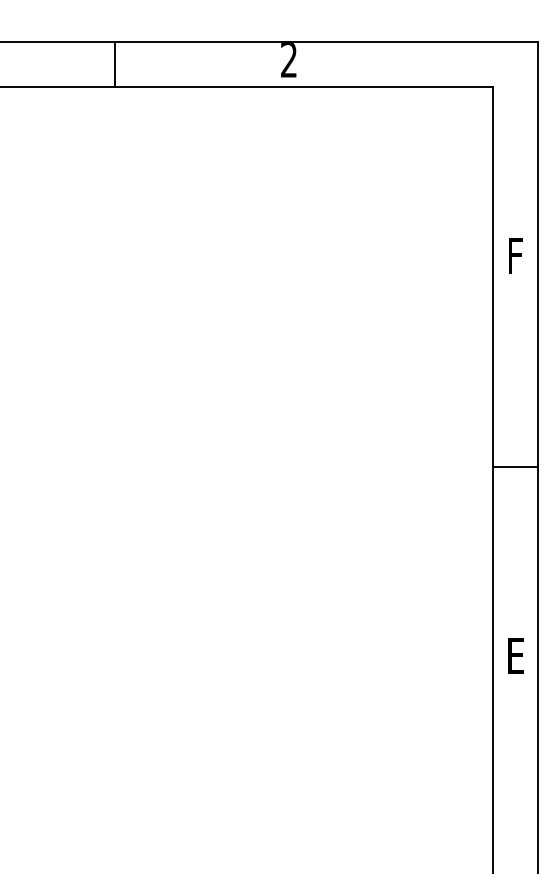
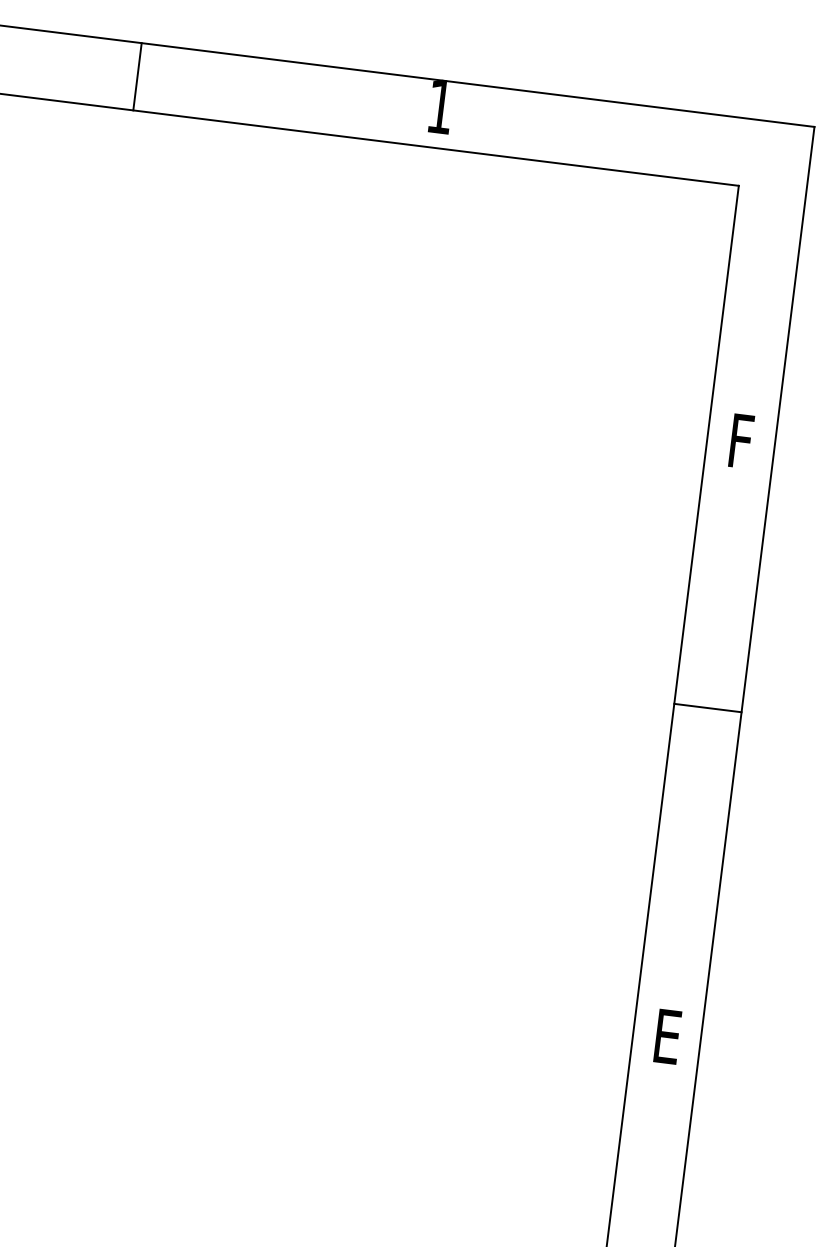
text: (288, 60) -> (439, 108), 2 -> 1
line: (115, 64) -> (137, 76), moved
line: (514, 467) -> (706, 708), moved

